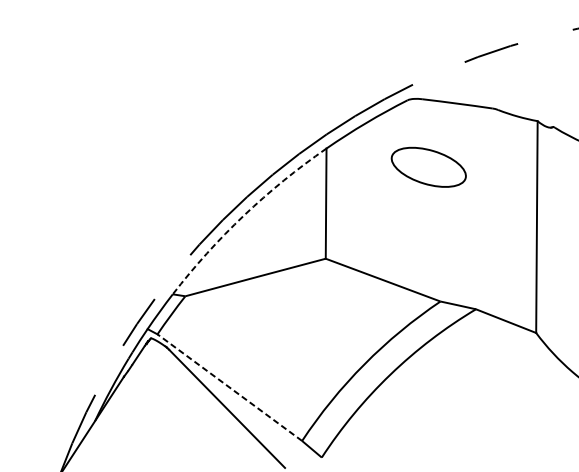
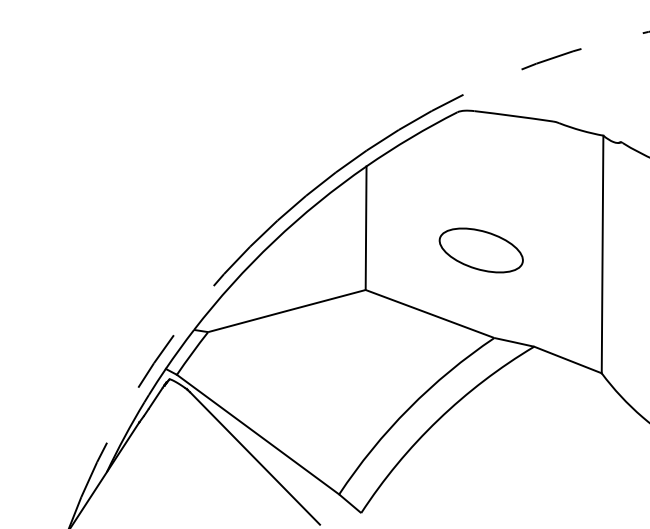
part: (428, 167) -> (480, 250), moved
arc: (244, 215) -> (274, 241), dashed -> solid
line: (230, 387) -> (258, 434), dashed -> solid

